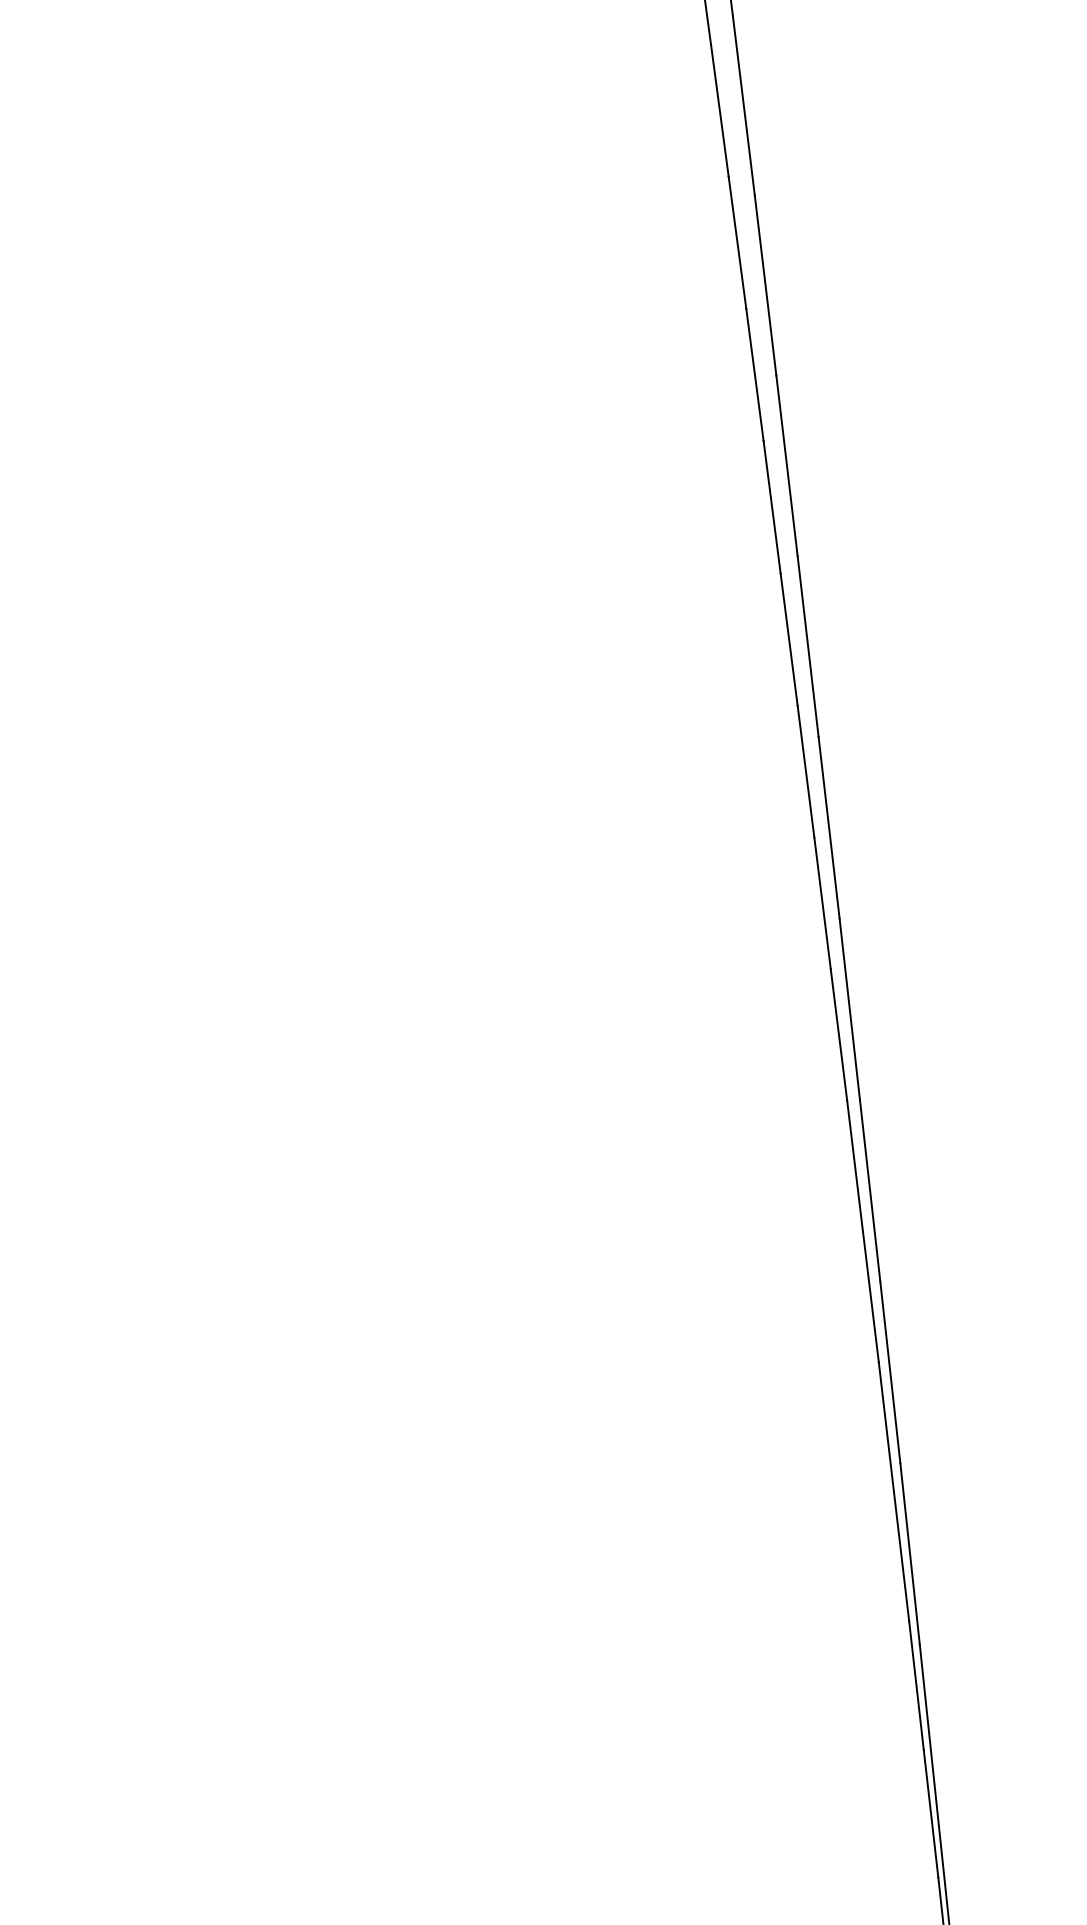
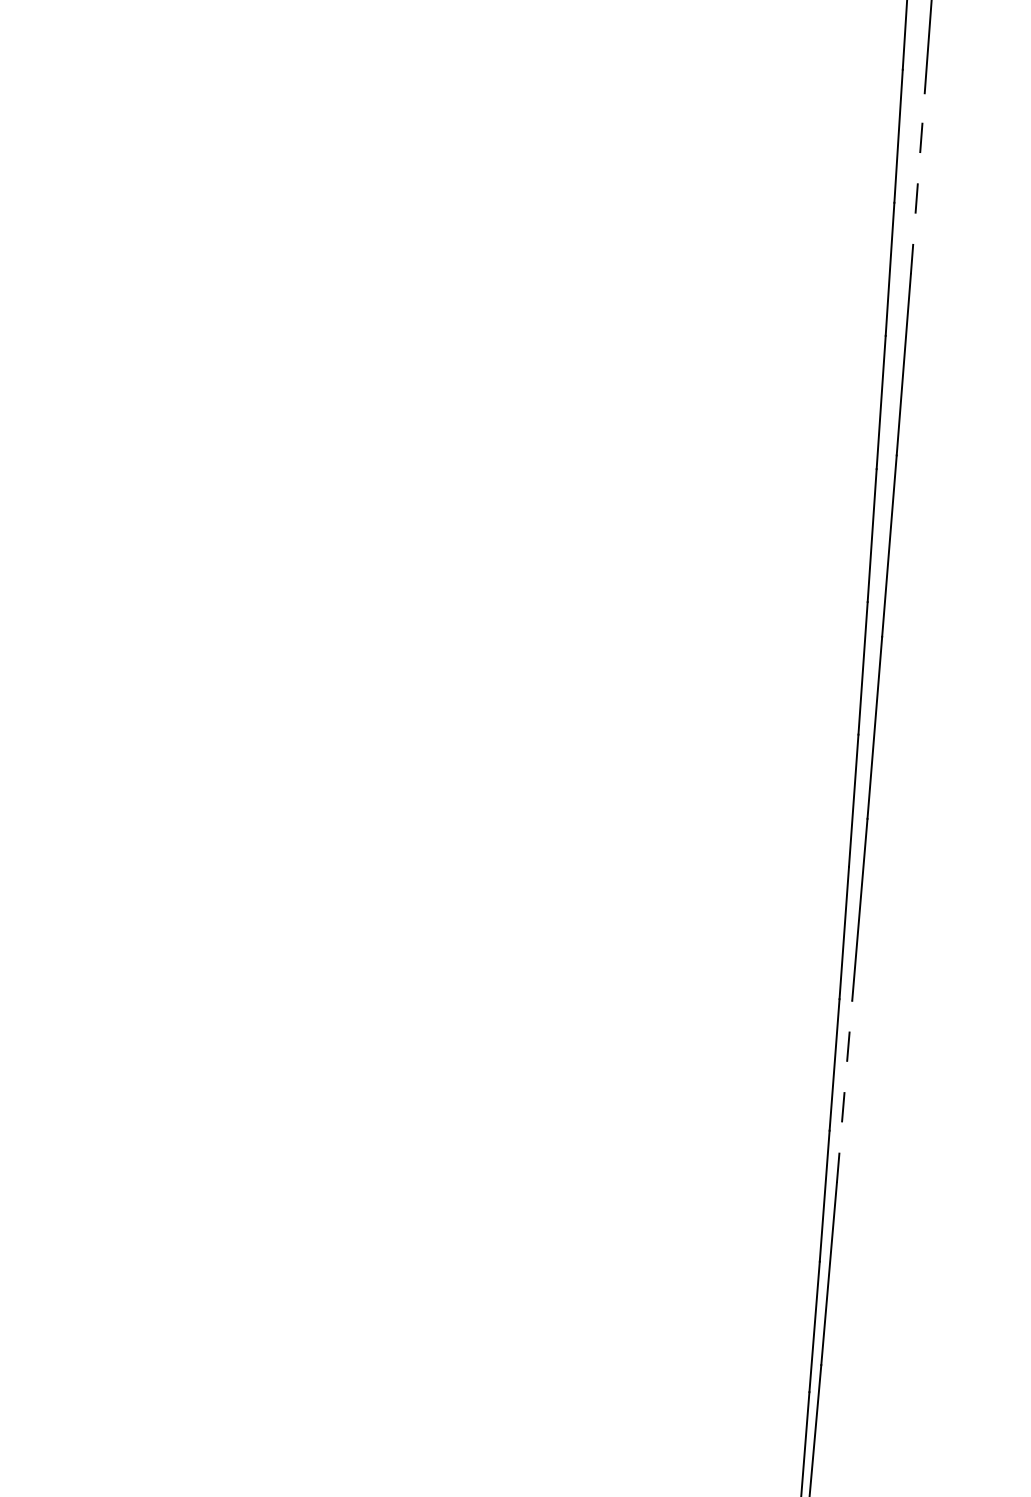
line: (765, 285) -> (917, 183), solid -> dashed
line: (870, 1190) -> (844, 1091), solid -> dashed

